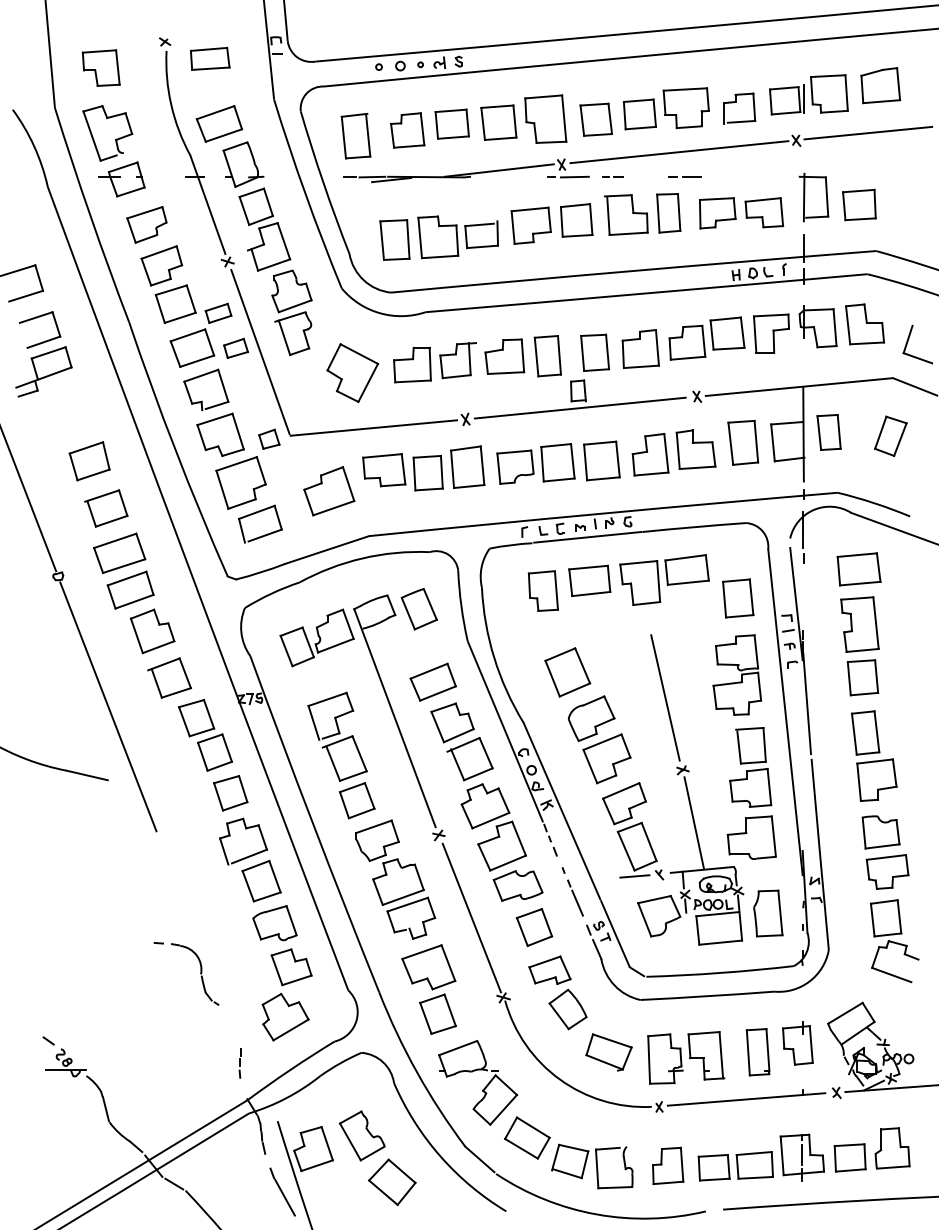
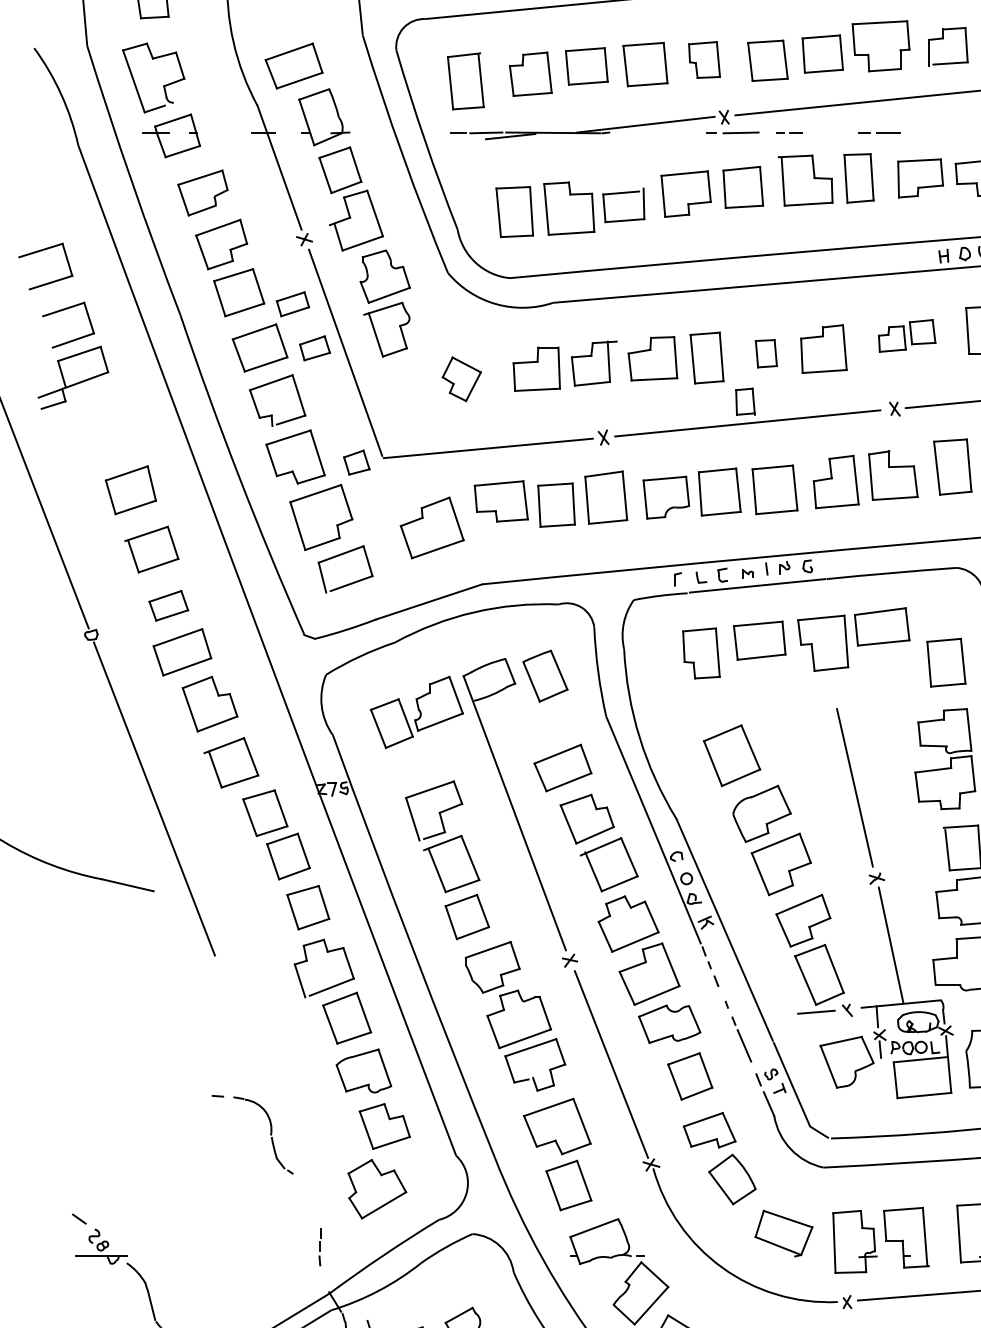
part: (545, 118) -> (704, 59), size x0.6
part: (706, 338) -> (906, 335), size x0.6
part: (594, 352) -> (765, 353), size x0.6
part: (352, 372) -> (461, 378), size x0.6
part: (119, 552) -> (168, 604), size x0.6

